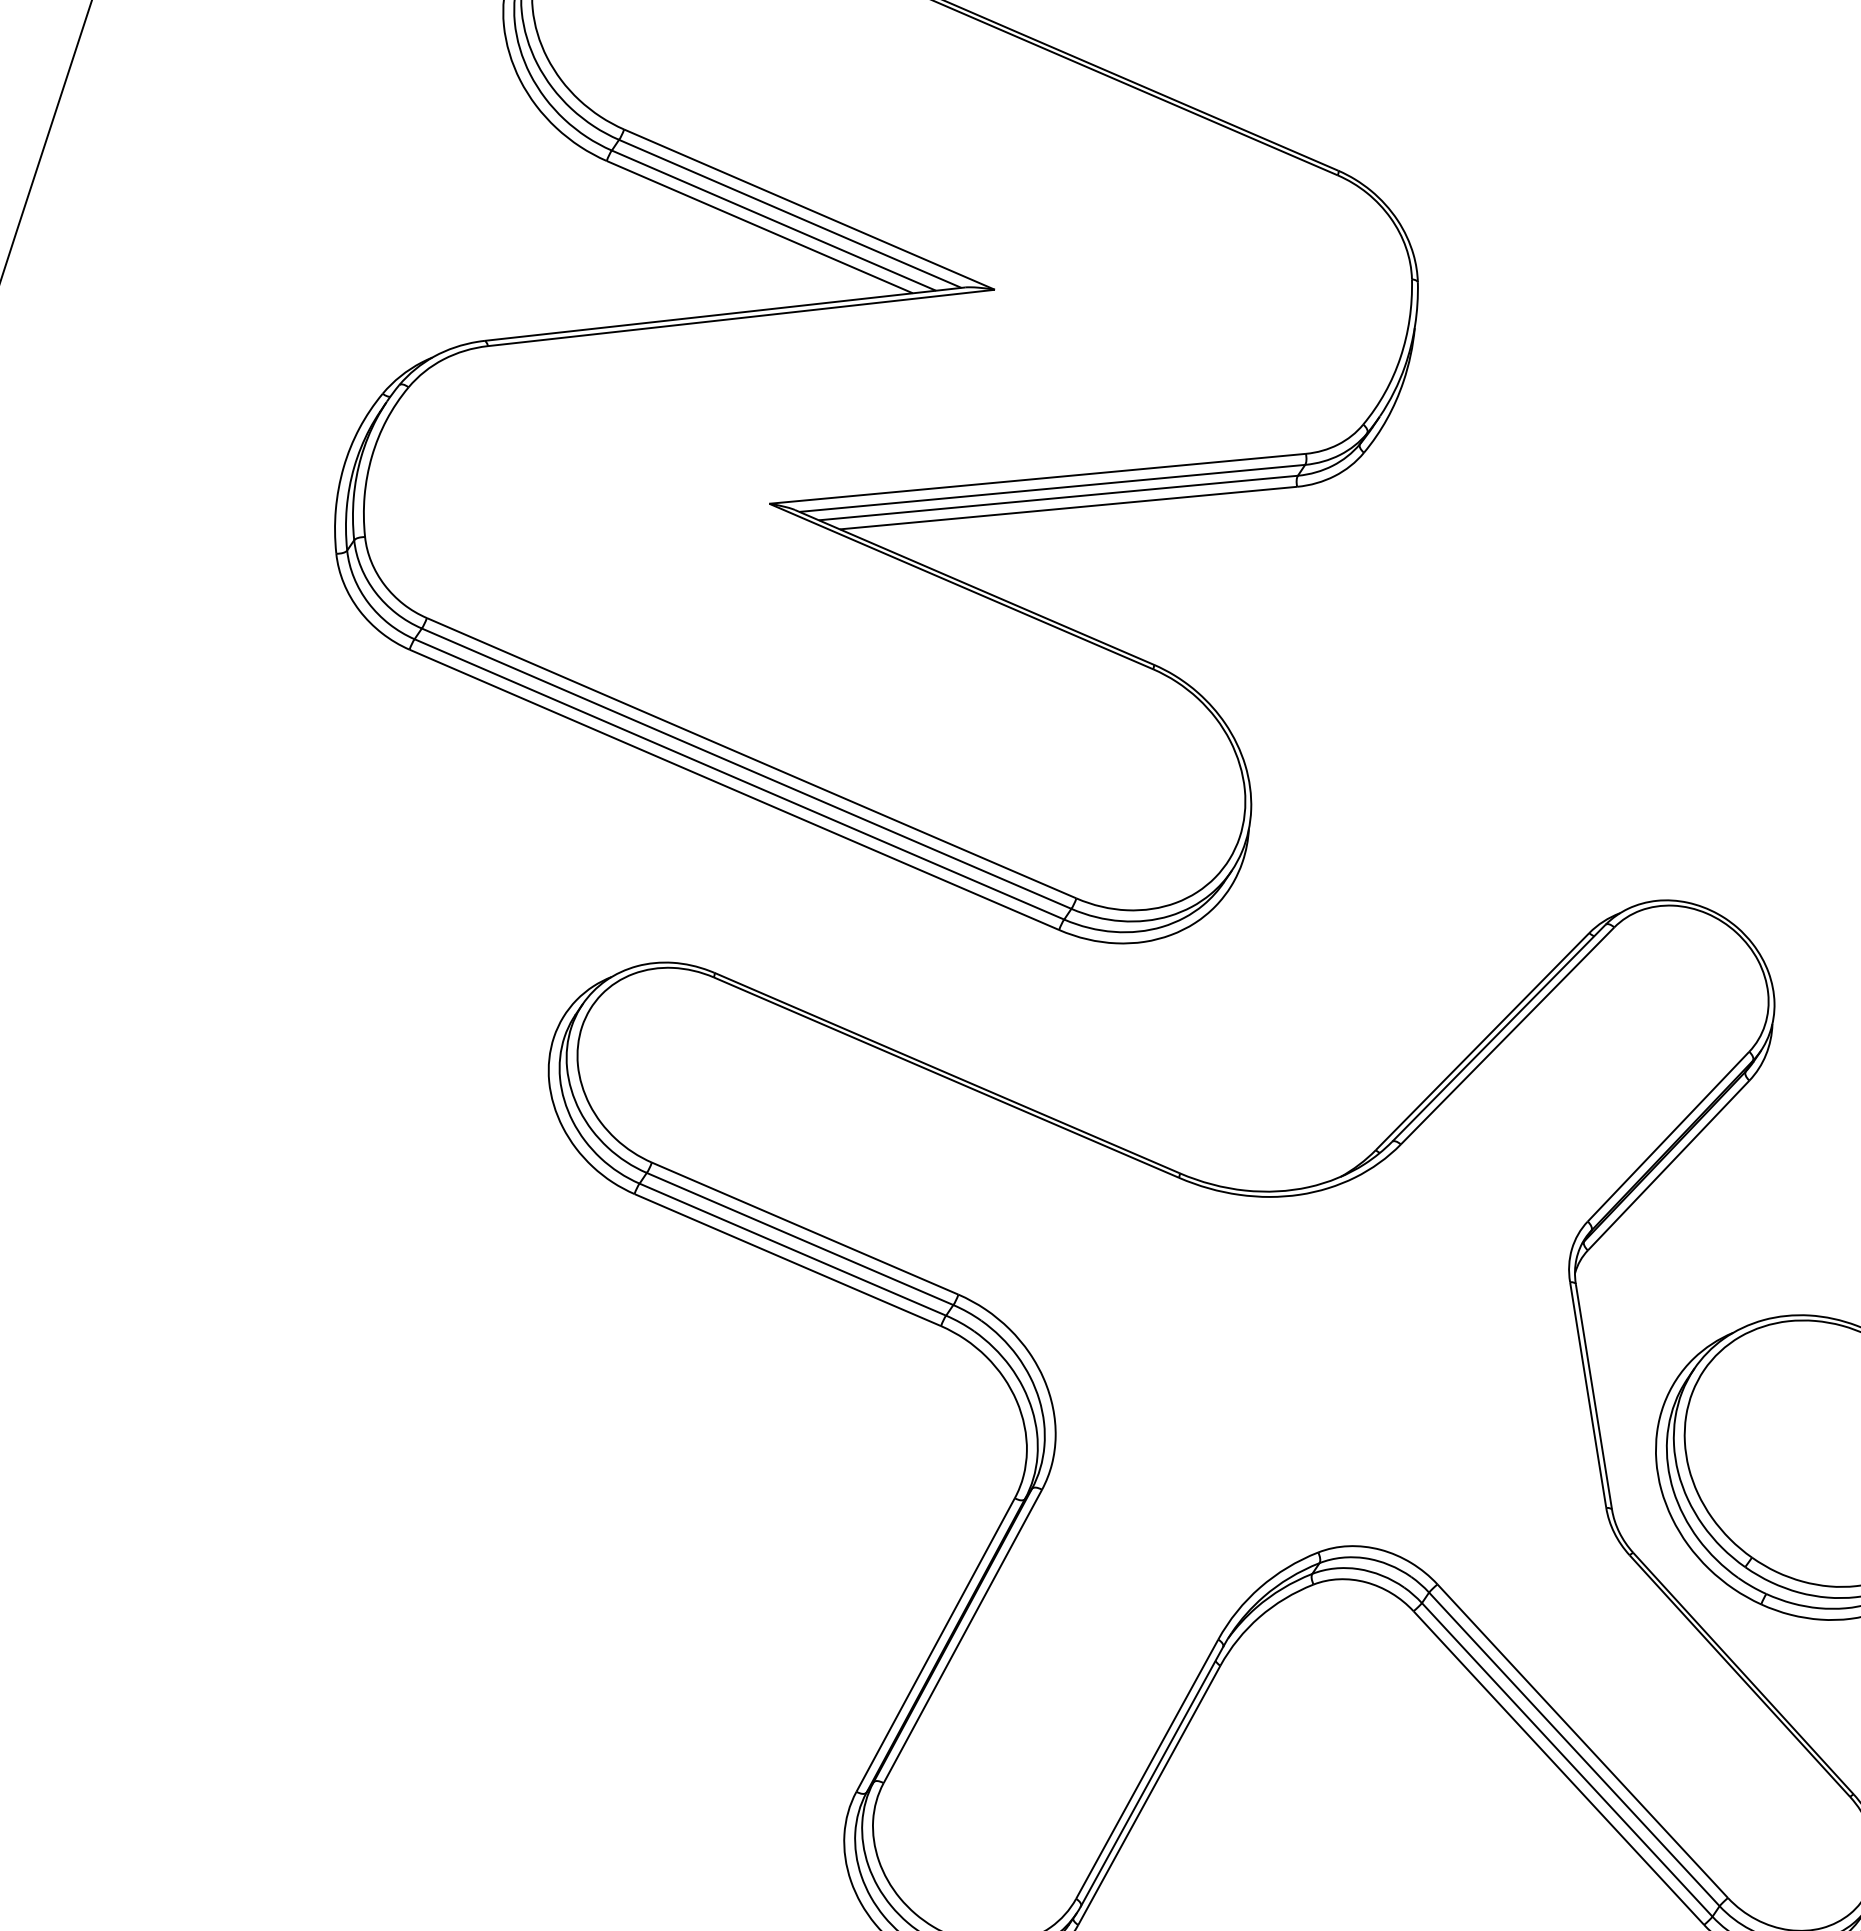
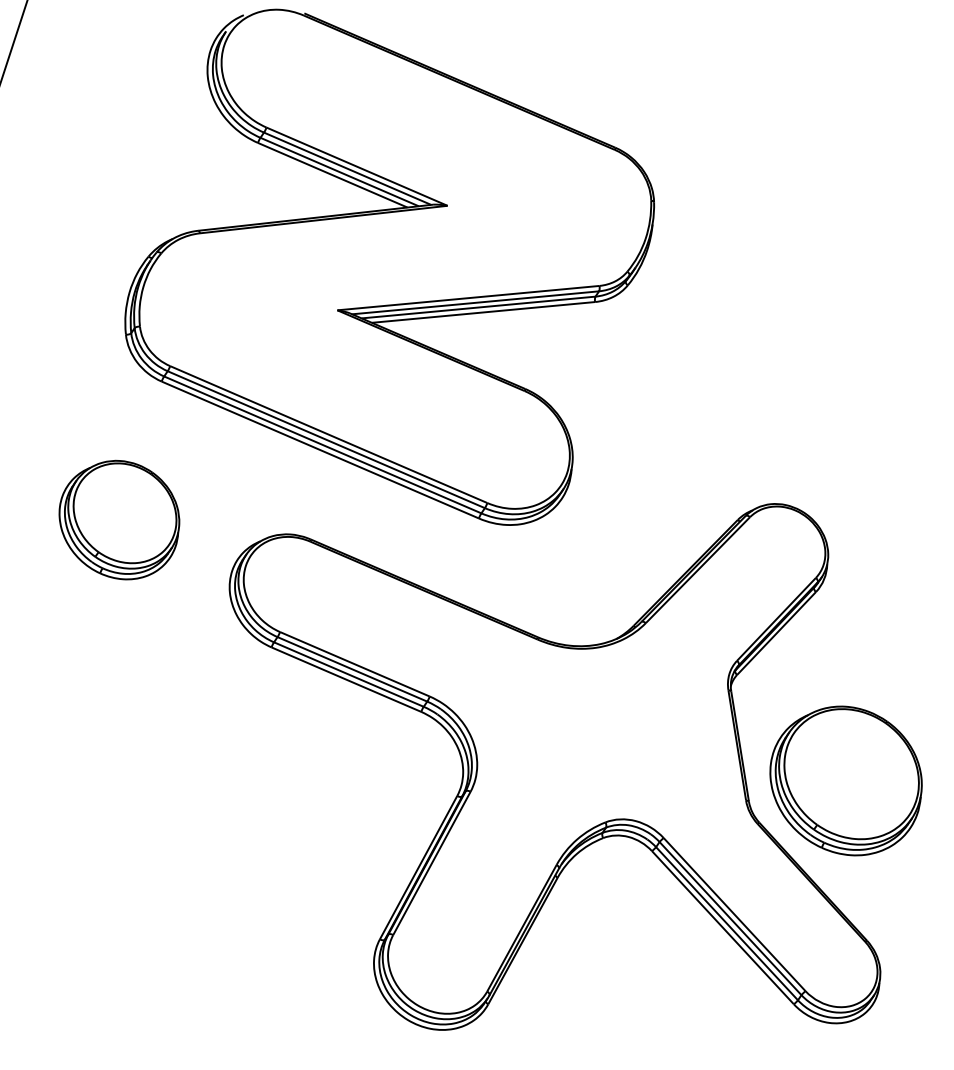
part: (323, 932) -> (119, 519), added

